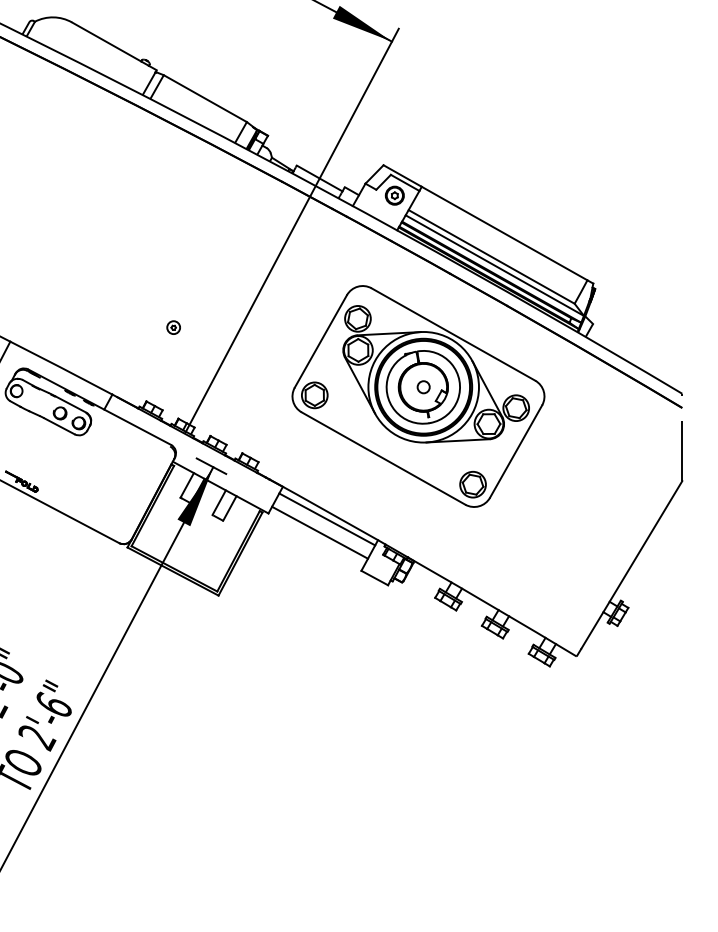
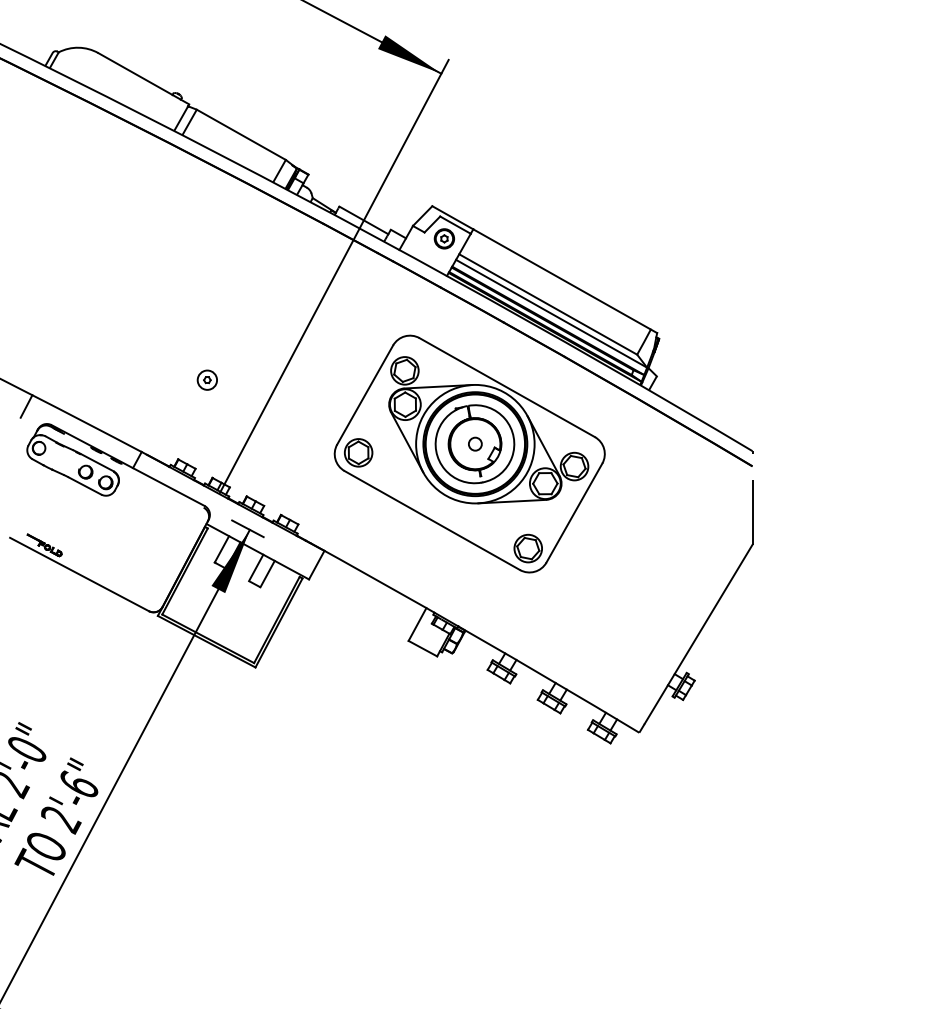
part: (173, 327) -> (207, 380), size x1.4
line: (326, 519) -> (371, 585), removed
line: (319, 532) -> (363, 599), removed

